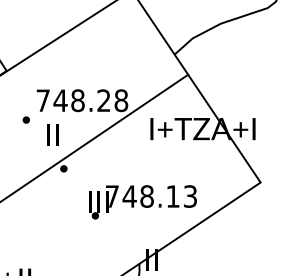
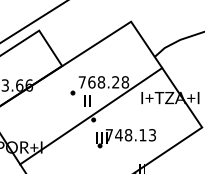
text: (59, 100) -> (91, 82), 748.28 -> 768.28
part: (141, 202) -> (125, 138), moved

